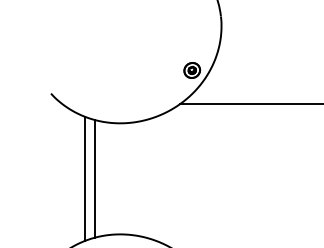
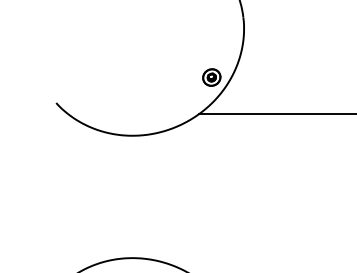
line: (85, 178) -> (94, 196), removed
line: (94, 178) -> (104, 196), removed

